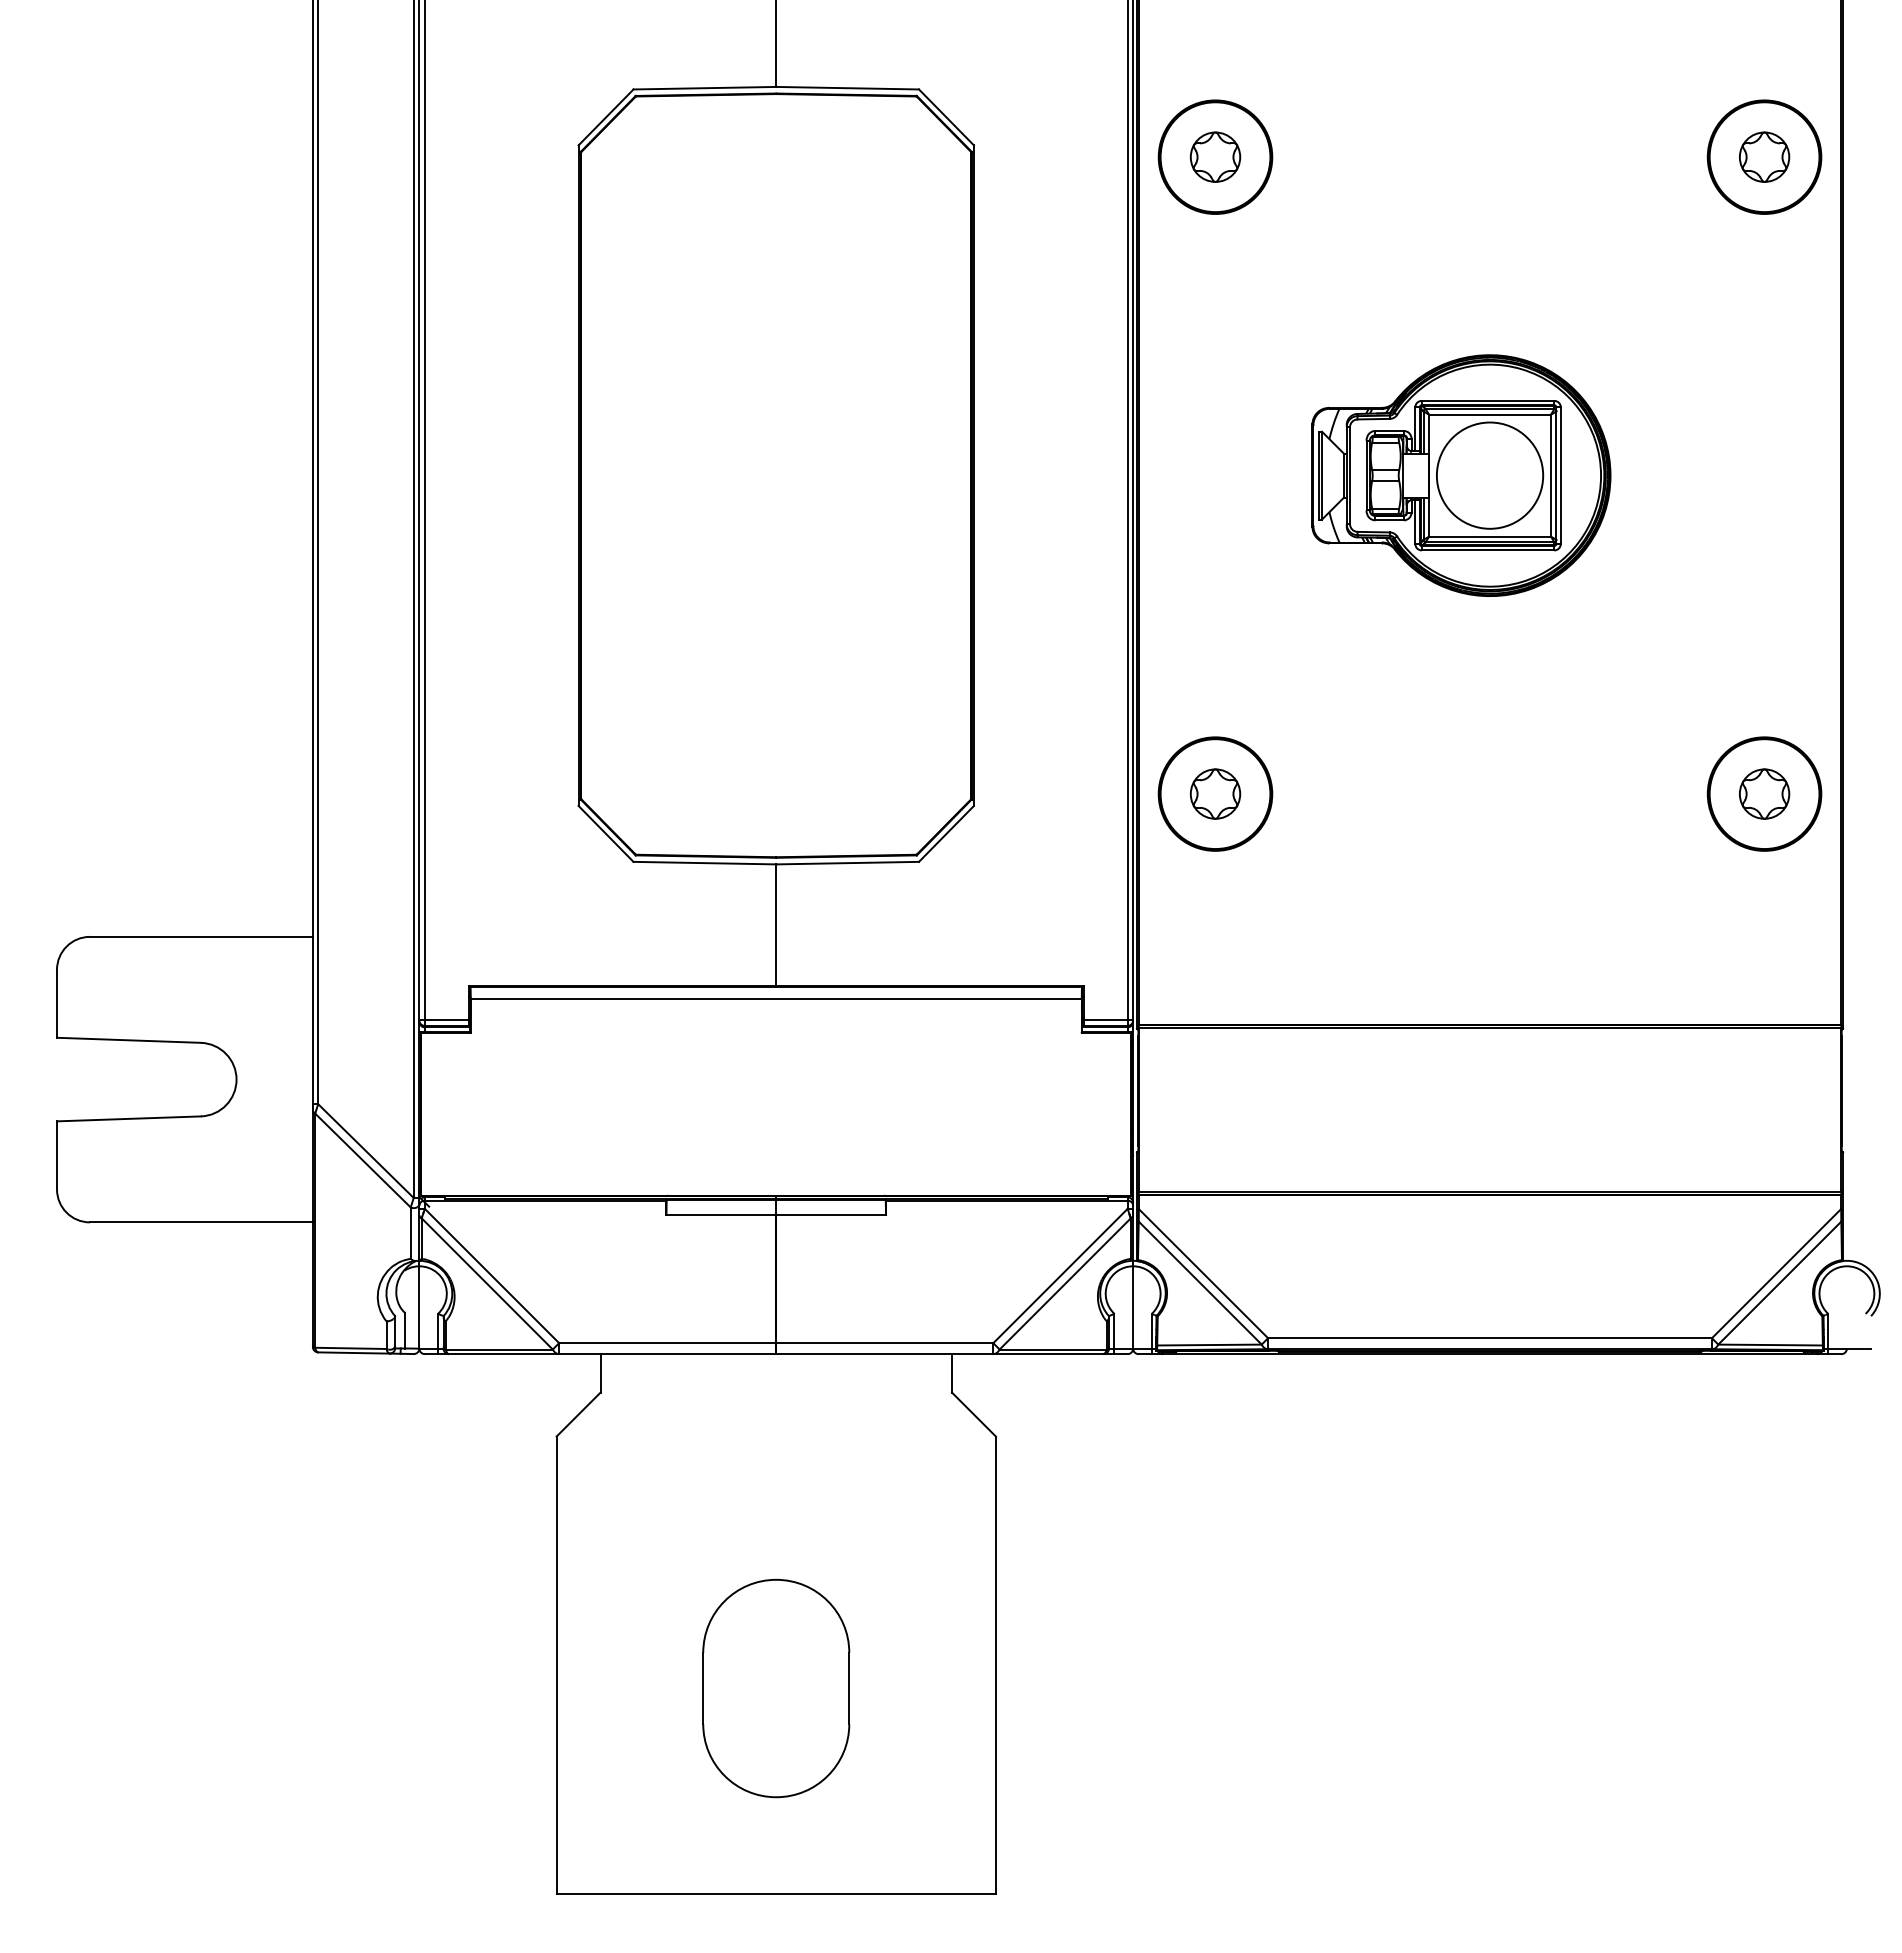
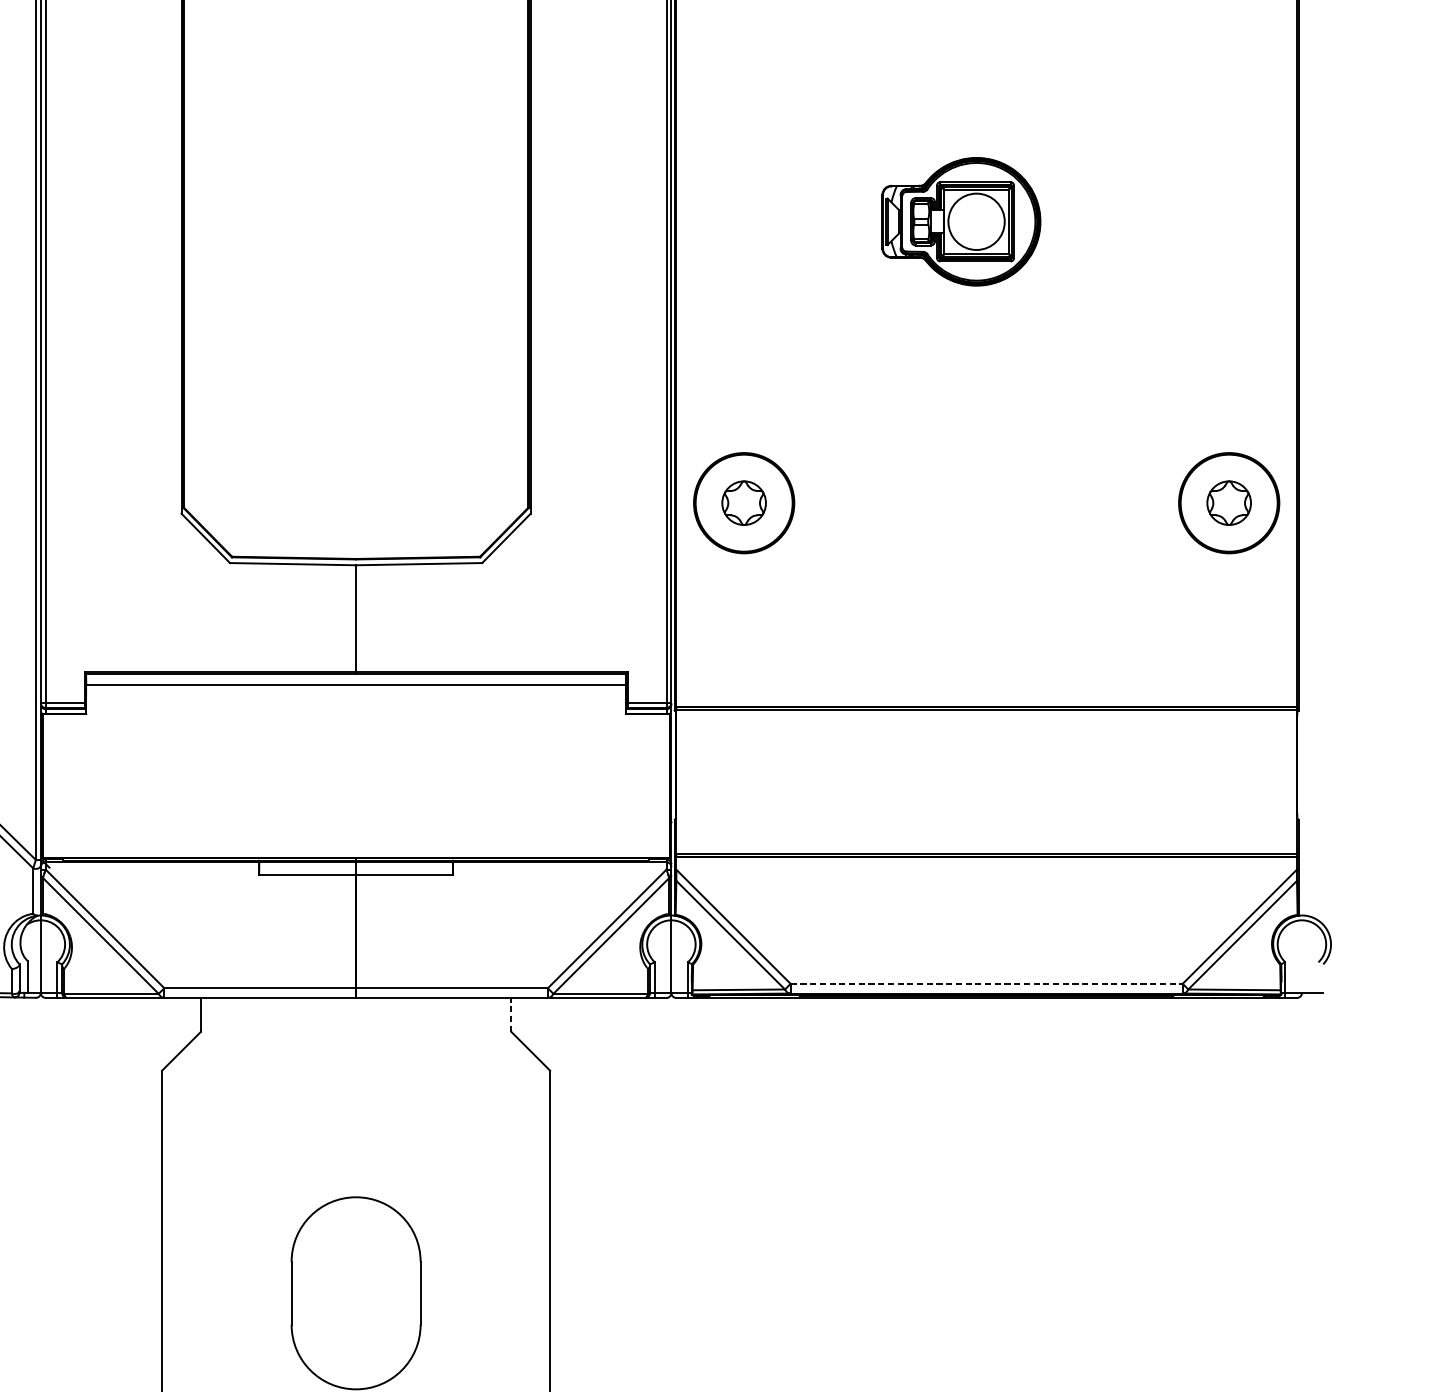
part: (1461, 475) -> (961, 221), size x0.6
line: (1490, 1338) -> (987, 984), solid -> dashed
line: (951, 1372) -> (510, 1014), solid -> dashed

